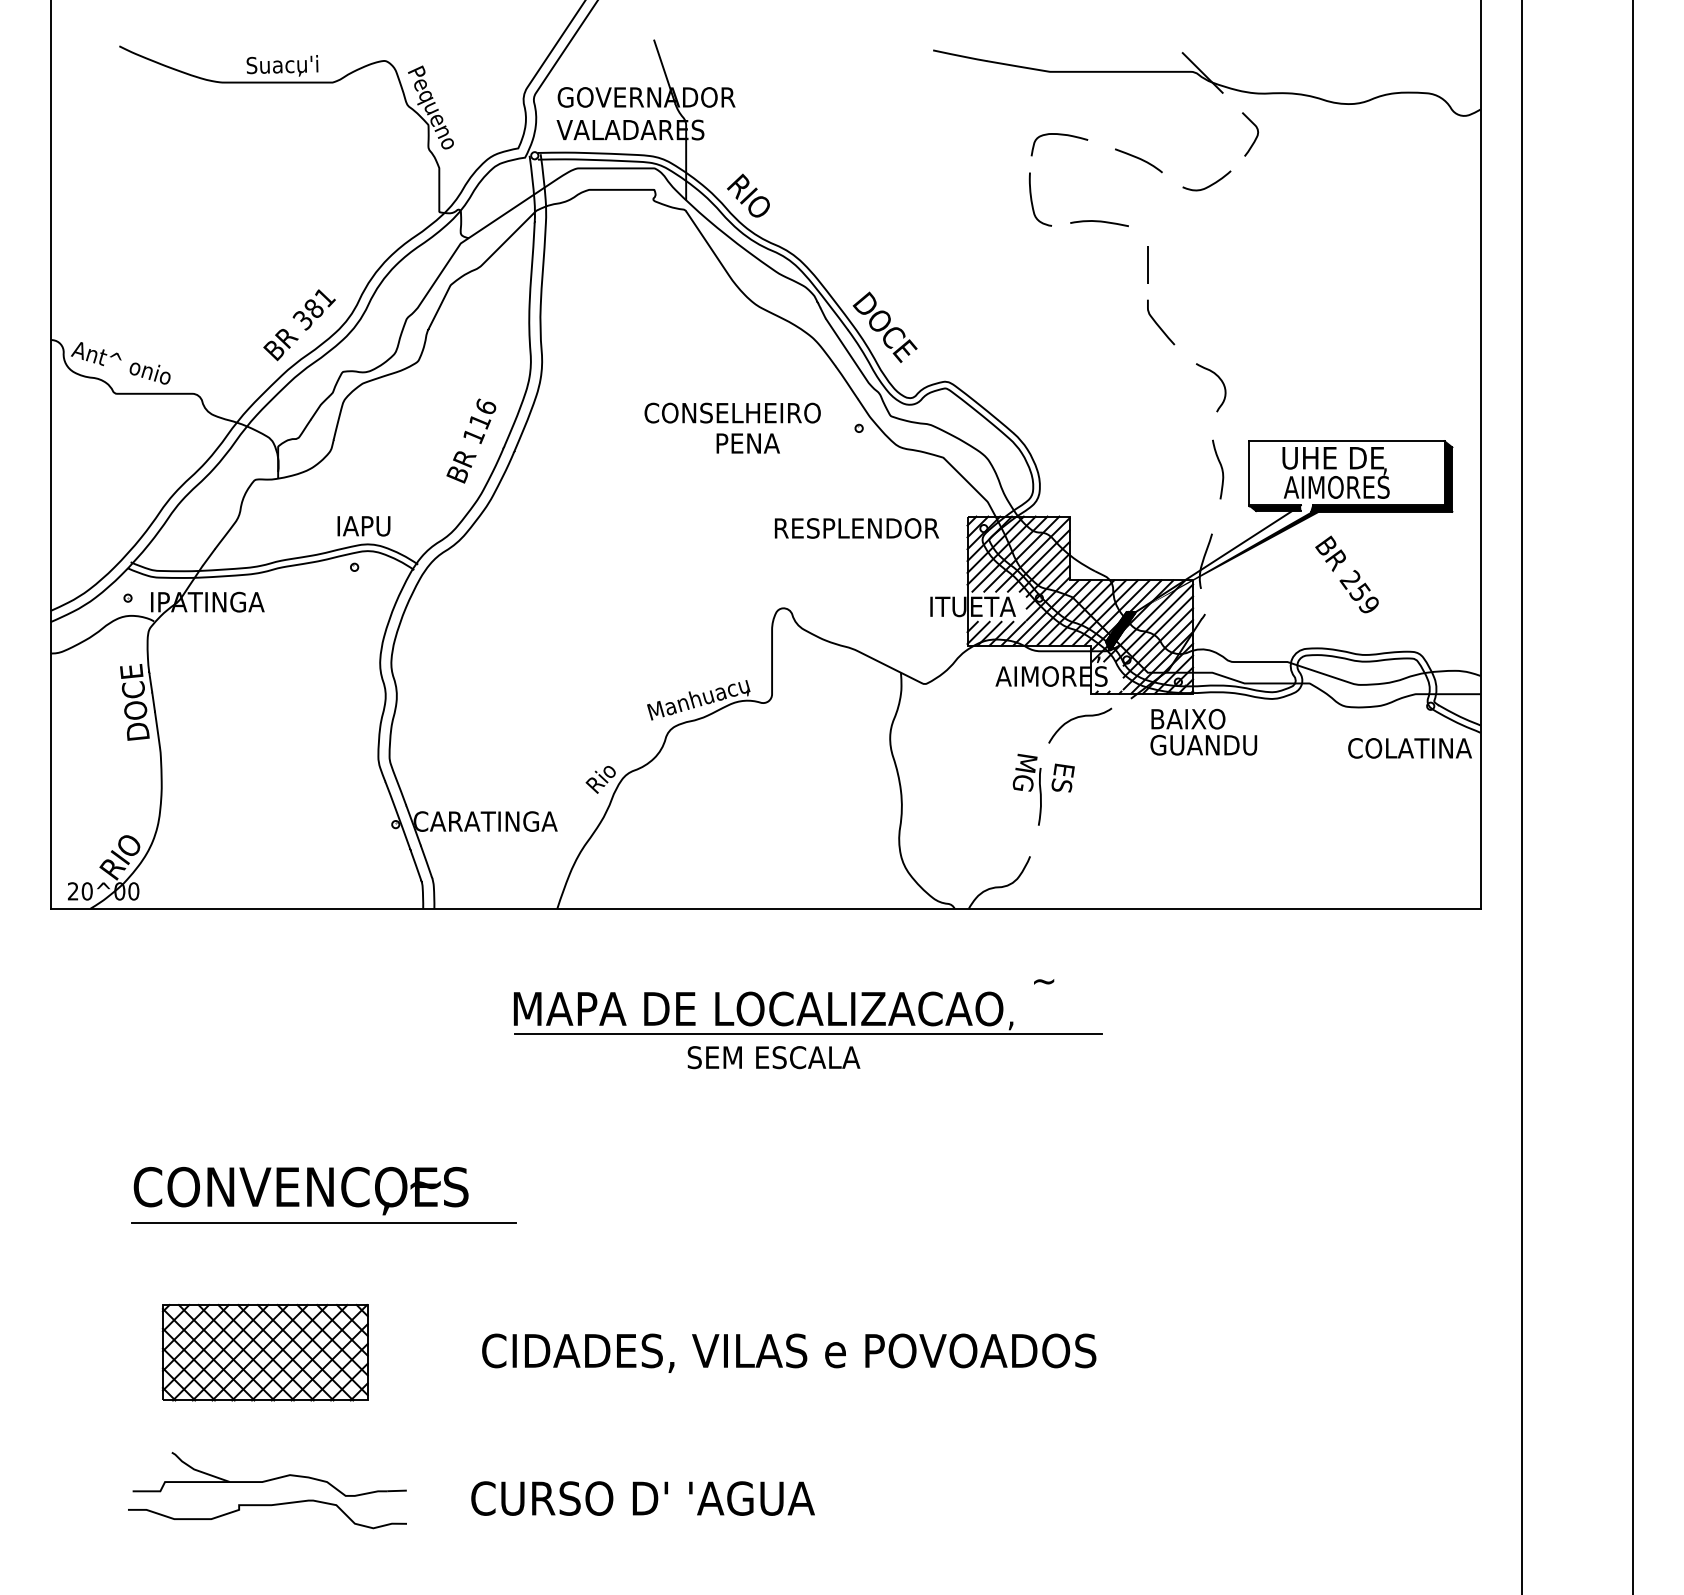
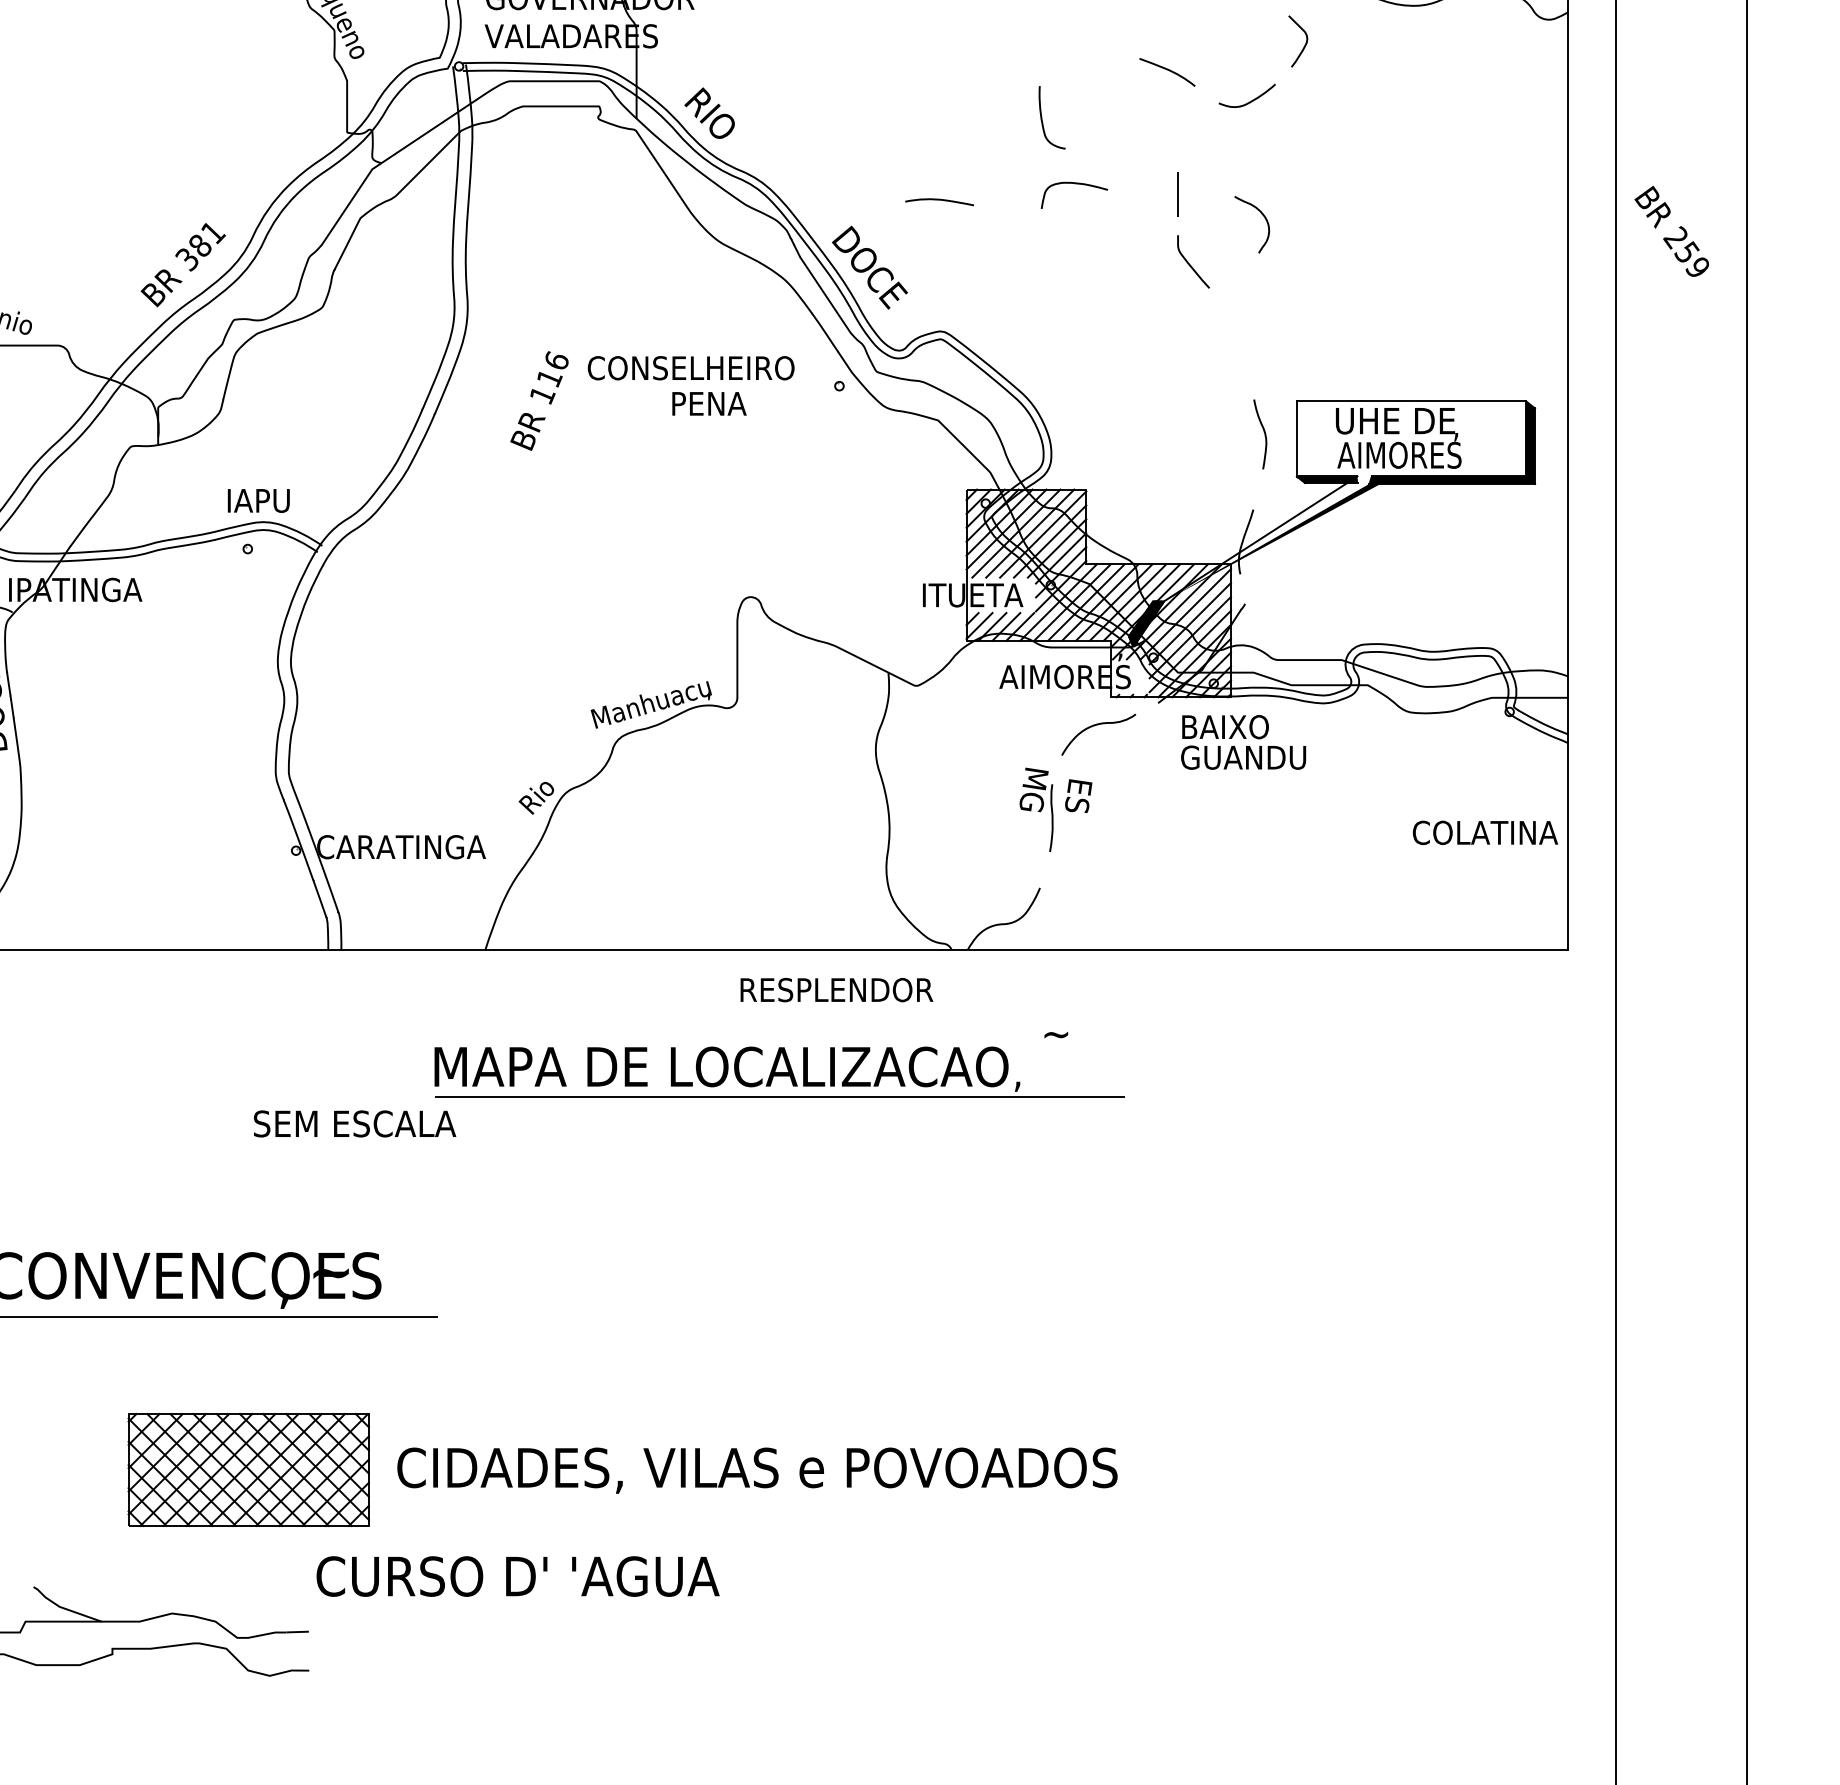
curve: (1059, 135) -> (1074, 184), moved
curve: (1099, 222) -> (939, 200), moved
curve: (1221, 382) -> (1264, 218), moved
text: (471, 440) -> (539, 400), moved
text: (856, 528) -> (836, 990), moved
text: (1346, 574) -> (1671, 231), moved
text: (1409, 748) -> (1484, 833), moved
text: (773, 1057) -> (354, 1123), moved
part: (264, 1352) -> (247, 1469), moved
text: (642, 1498) -> (517, 1576), moved

